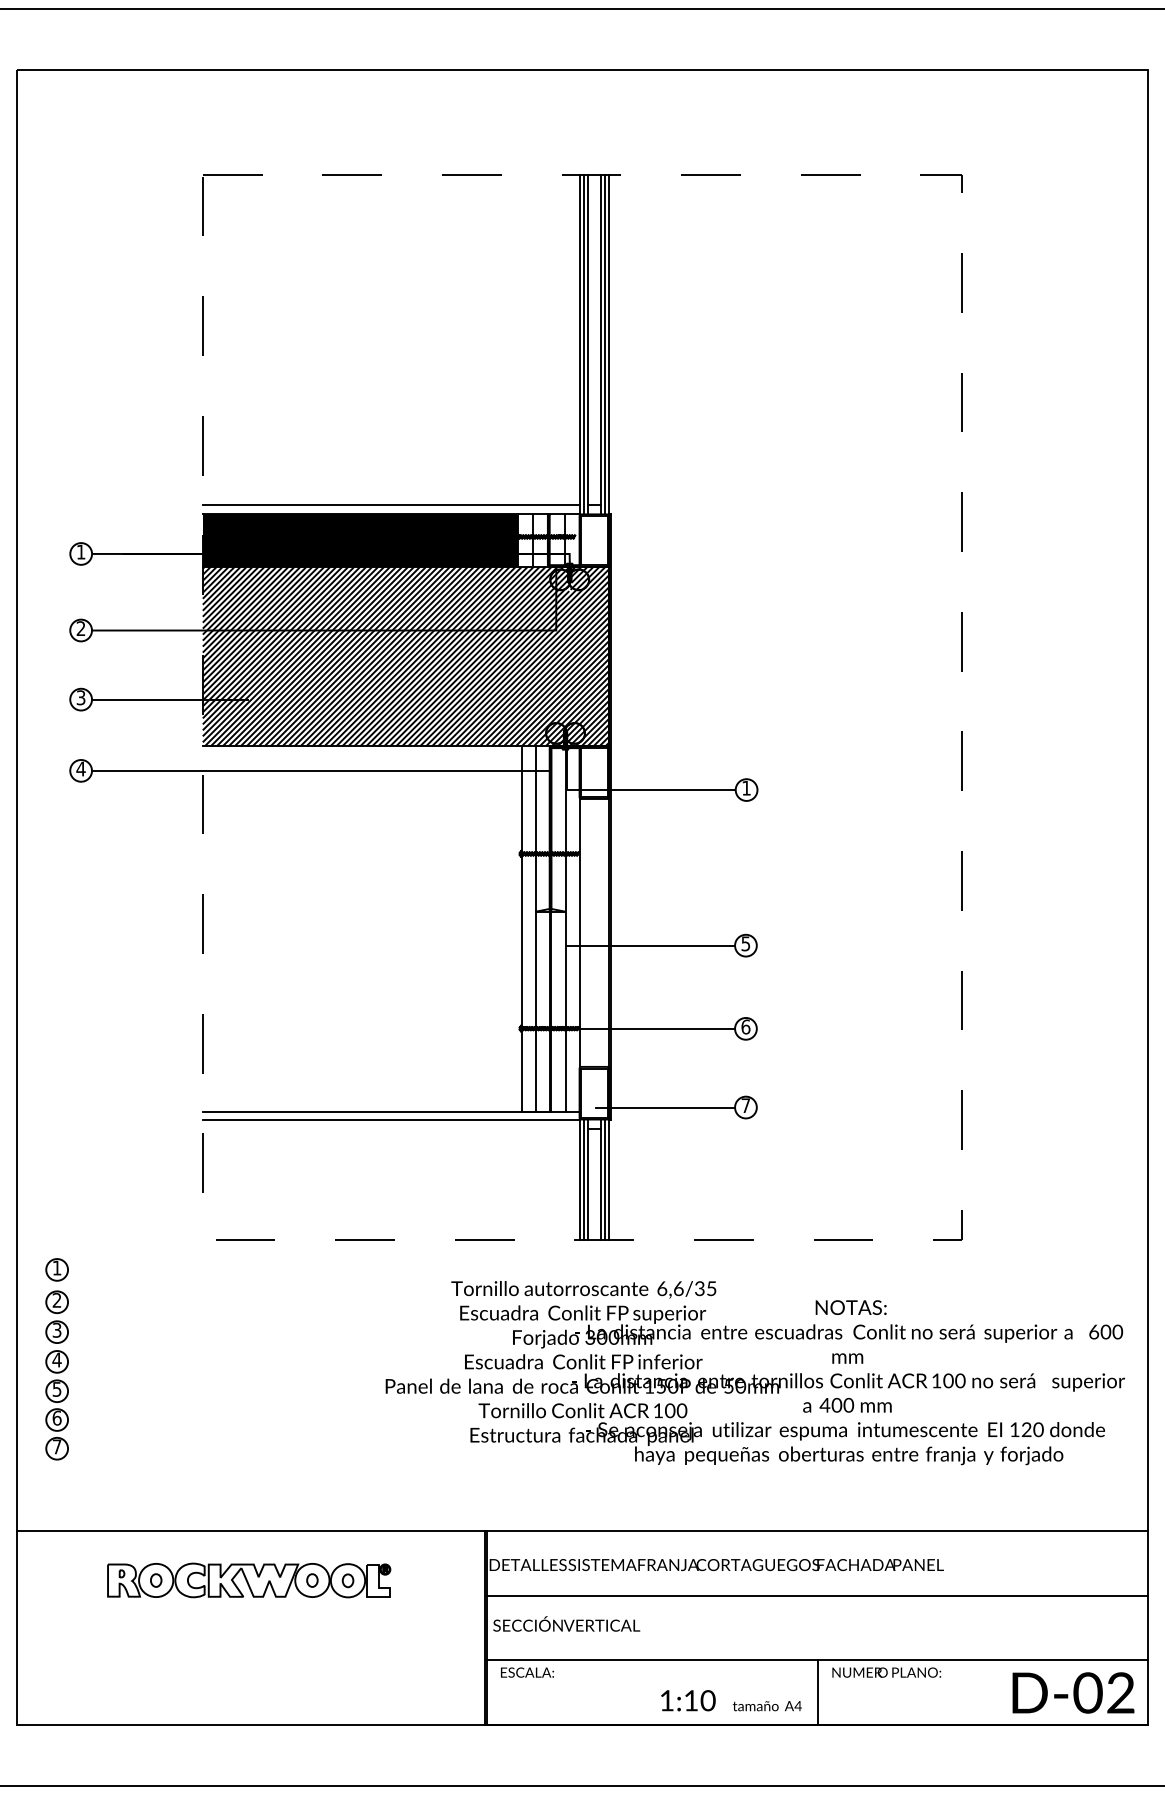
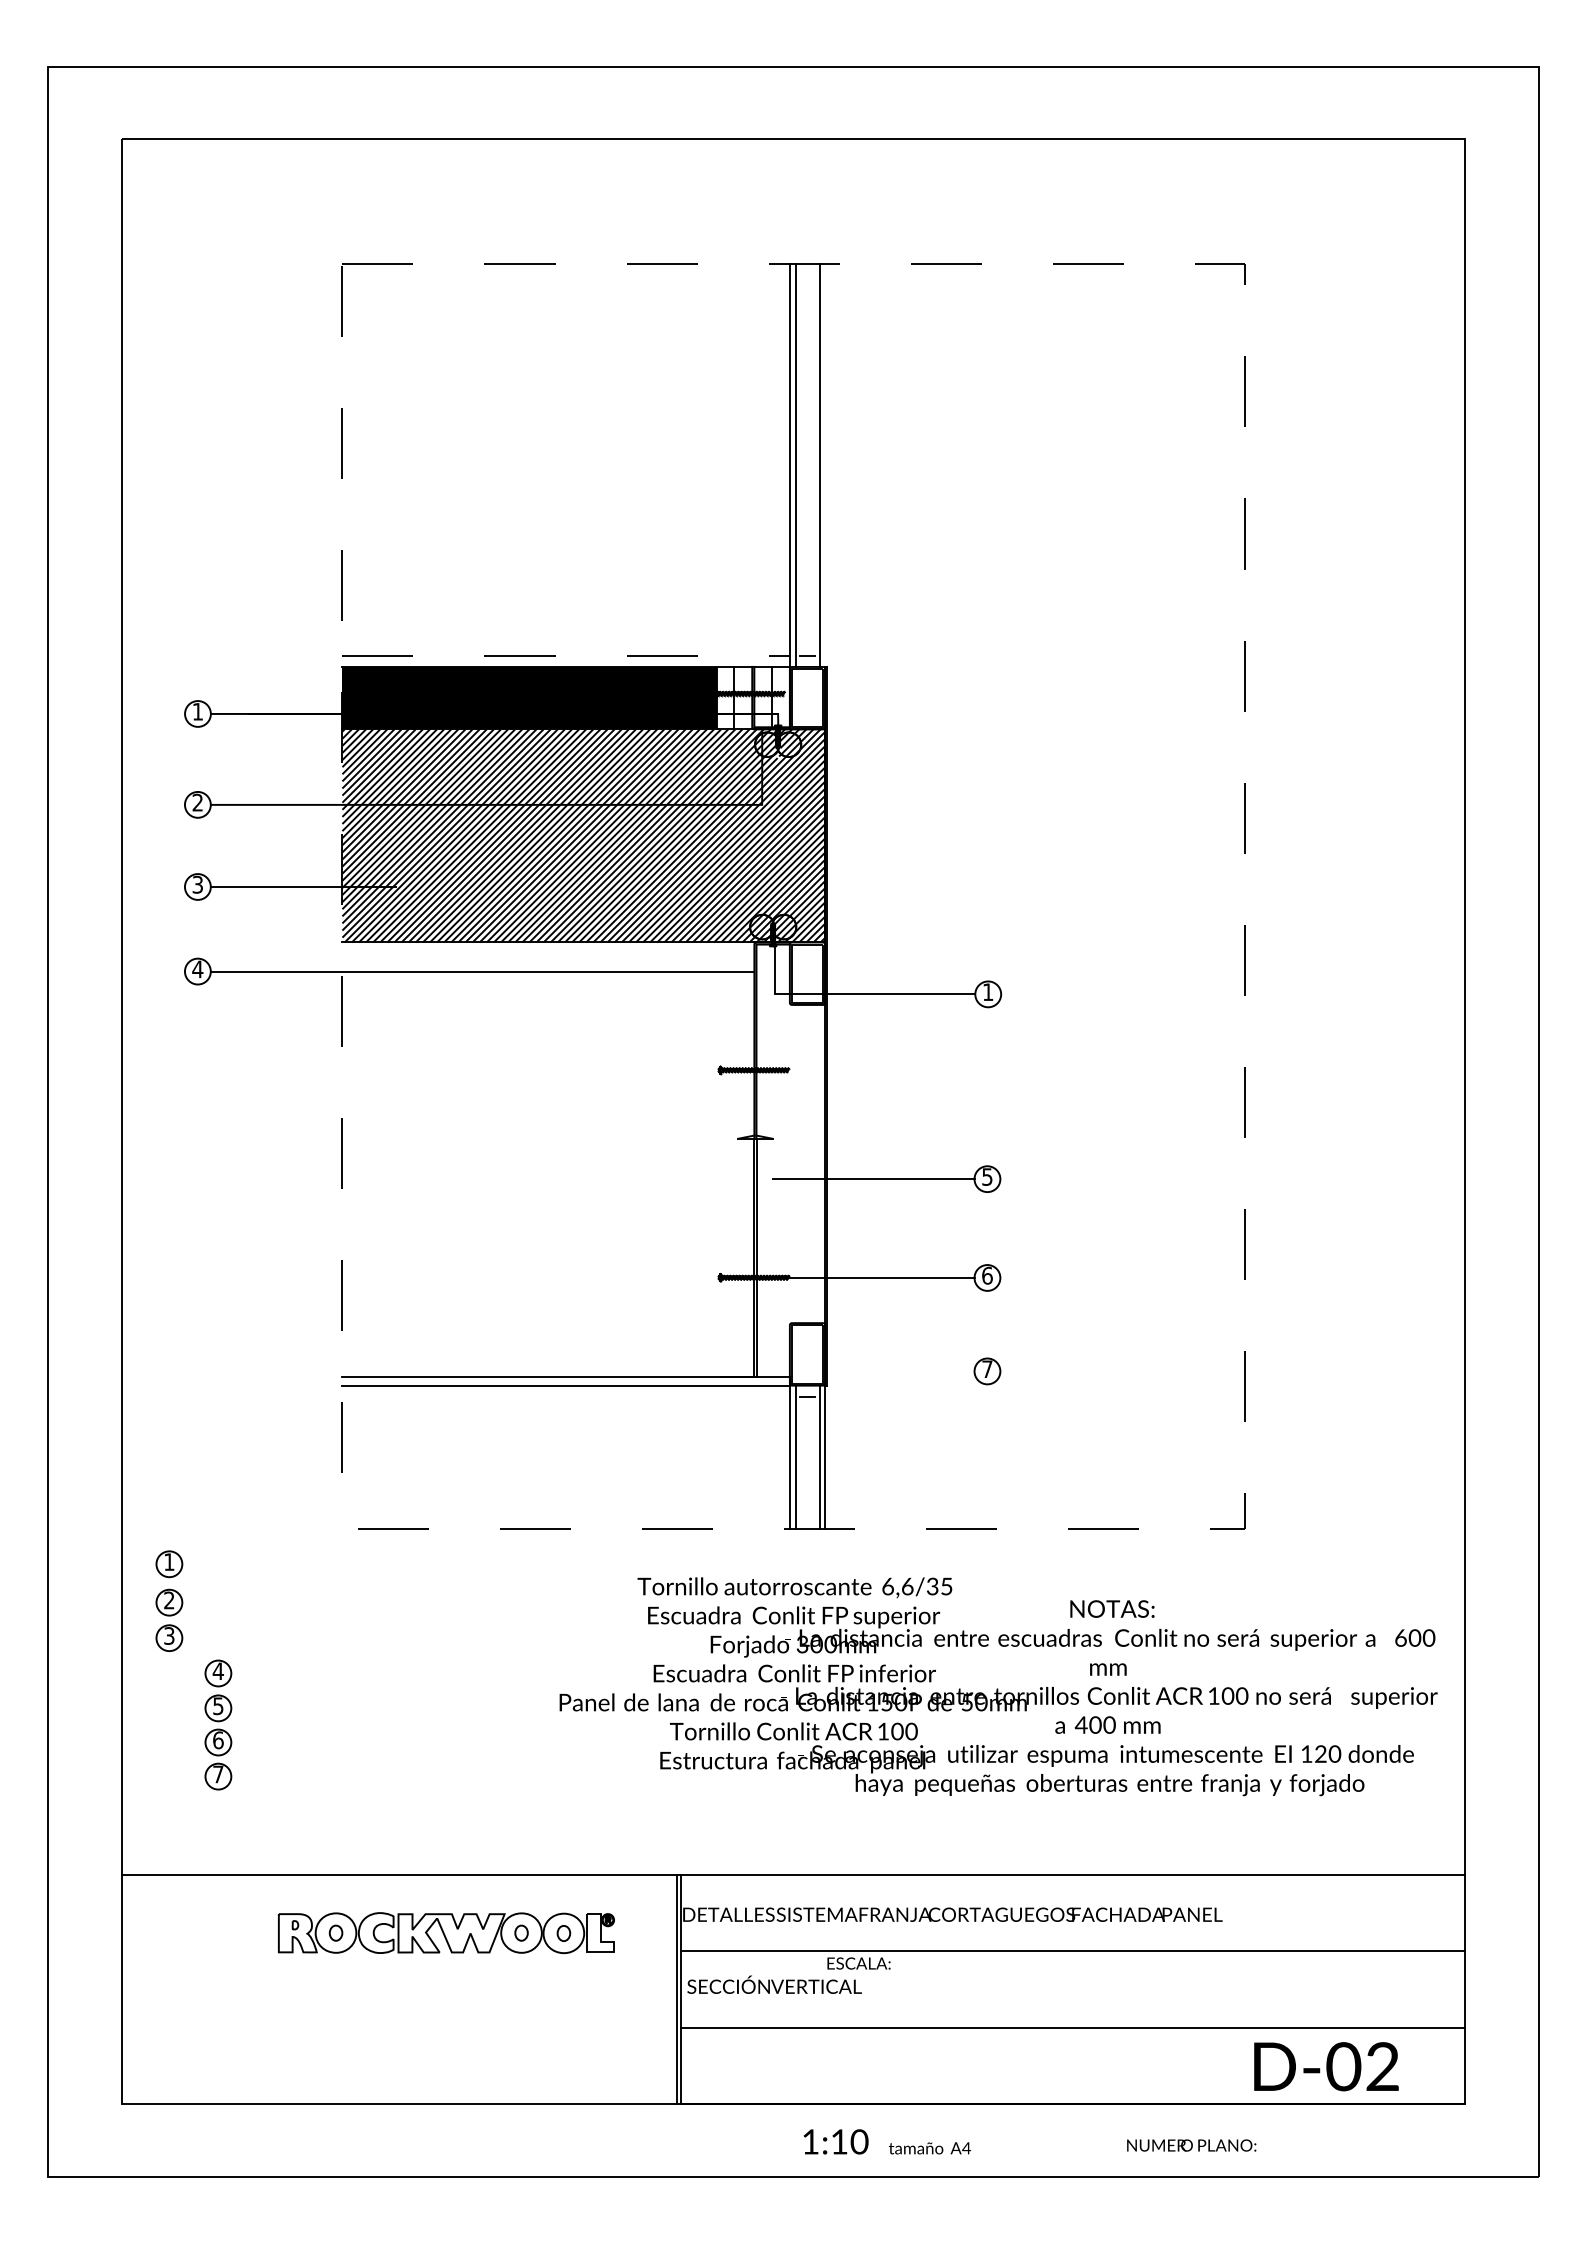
line: (587, 344) -> (799, 465), removed
line: (601, 344) -> (815, 465), removed
line: (609, 344) -> (825, 465), removed
line: (391, 505) -> (566, 656), solid -> dashed
line: (521, 929) -> (720, 1160), removed
line: (535, 929) -> (737, 1159), removed
line: (565, 929) -> (773, 1159), removed
line: (579, 929) -> (789, 1160), removed
line: (665, 1107) -> (891, 1371), removed
line: (587, 1180) -> (799, 1457), removed
line: (601, 1180) -> (815, 1457), removed
part: (57, 1404) -> (218, 1724), moved
part: (249, 1579) -> (446, 1932), moved
text: (527, 1672) -> (858, 1963), moved
text: (886, 1672) -> (1191, 2145), moved
line: (817, 1691) -> (1072, 2065), removed
text: (1073, 1692) -> (1326, 2066), moved
text: (730, 1700) -> (886, 2141), moved

